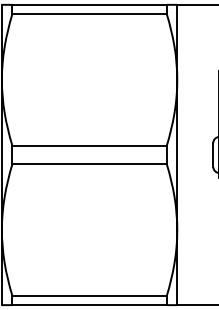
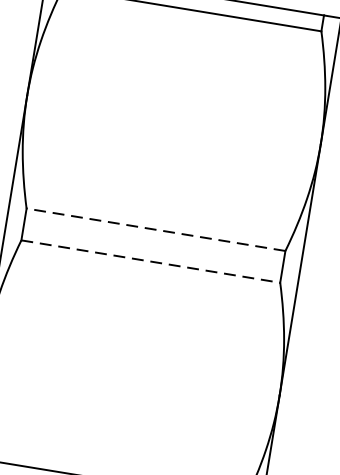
line: (89, 145) -> (155, 229), solid -> dashed
line: (90, 164) -> (152, 261), solid -> dashed

